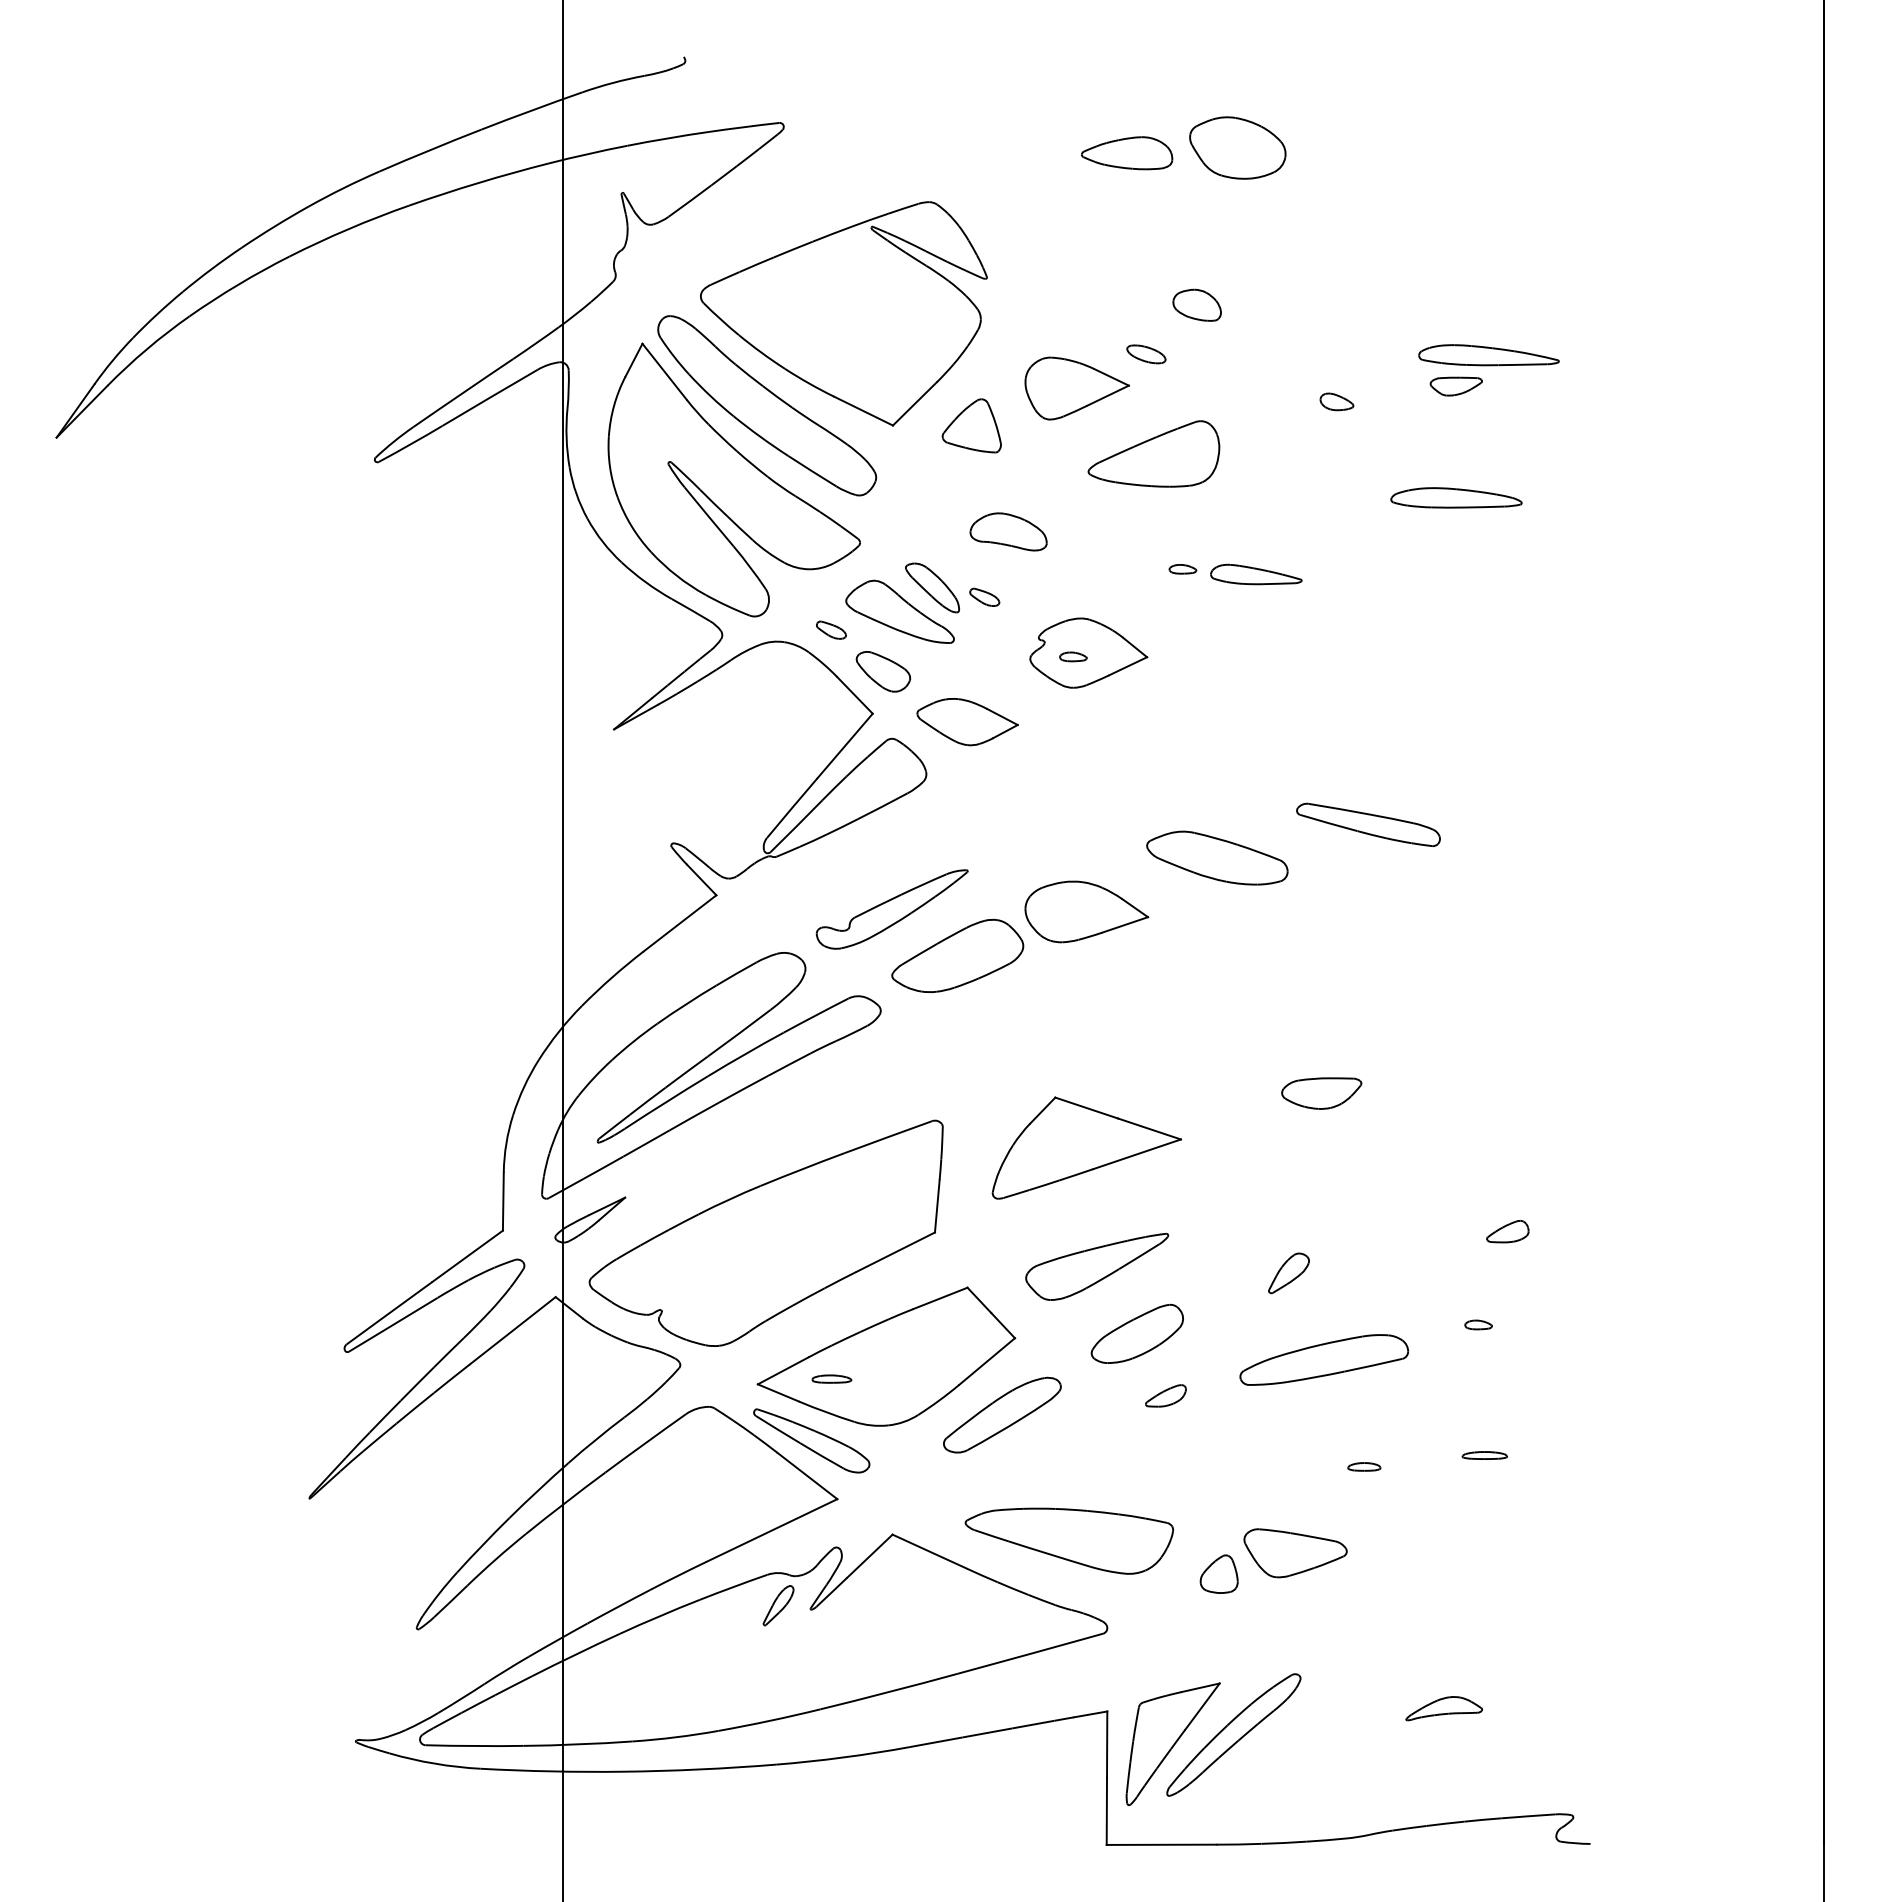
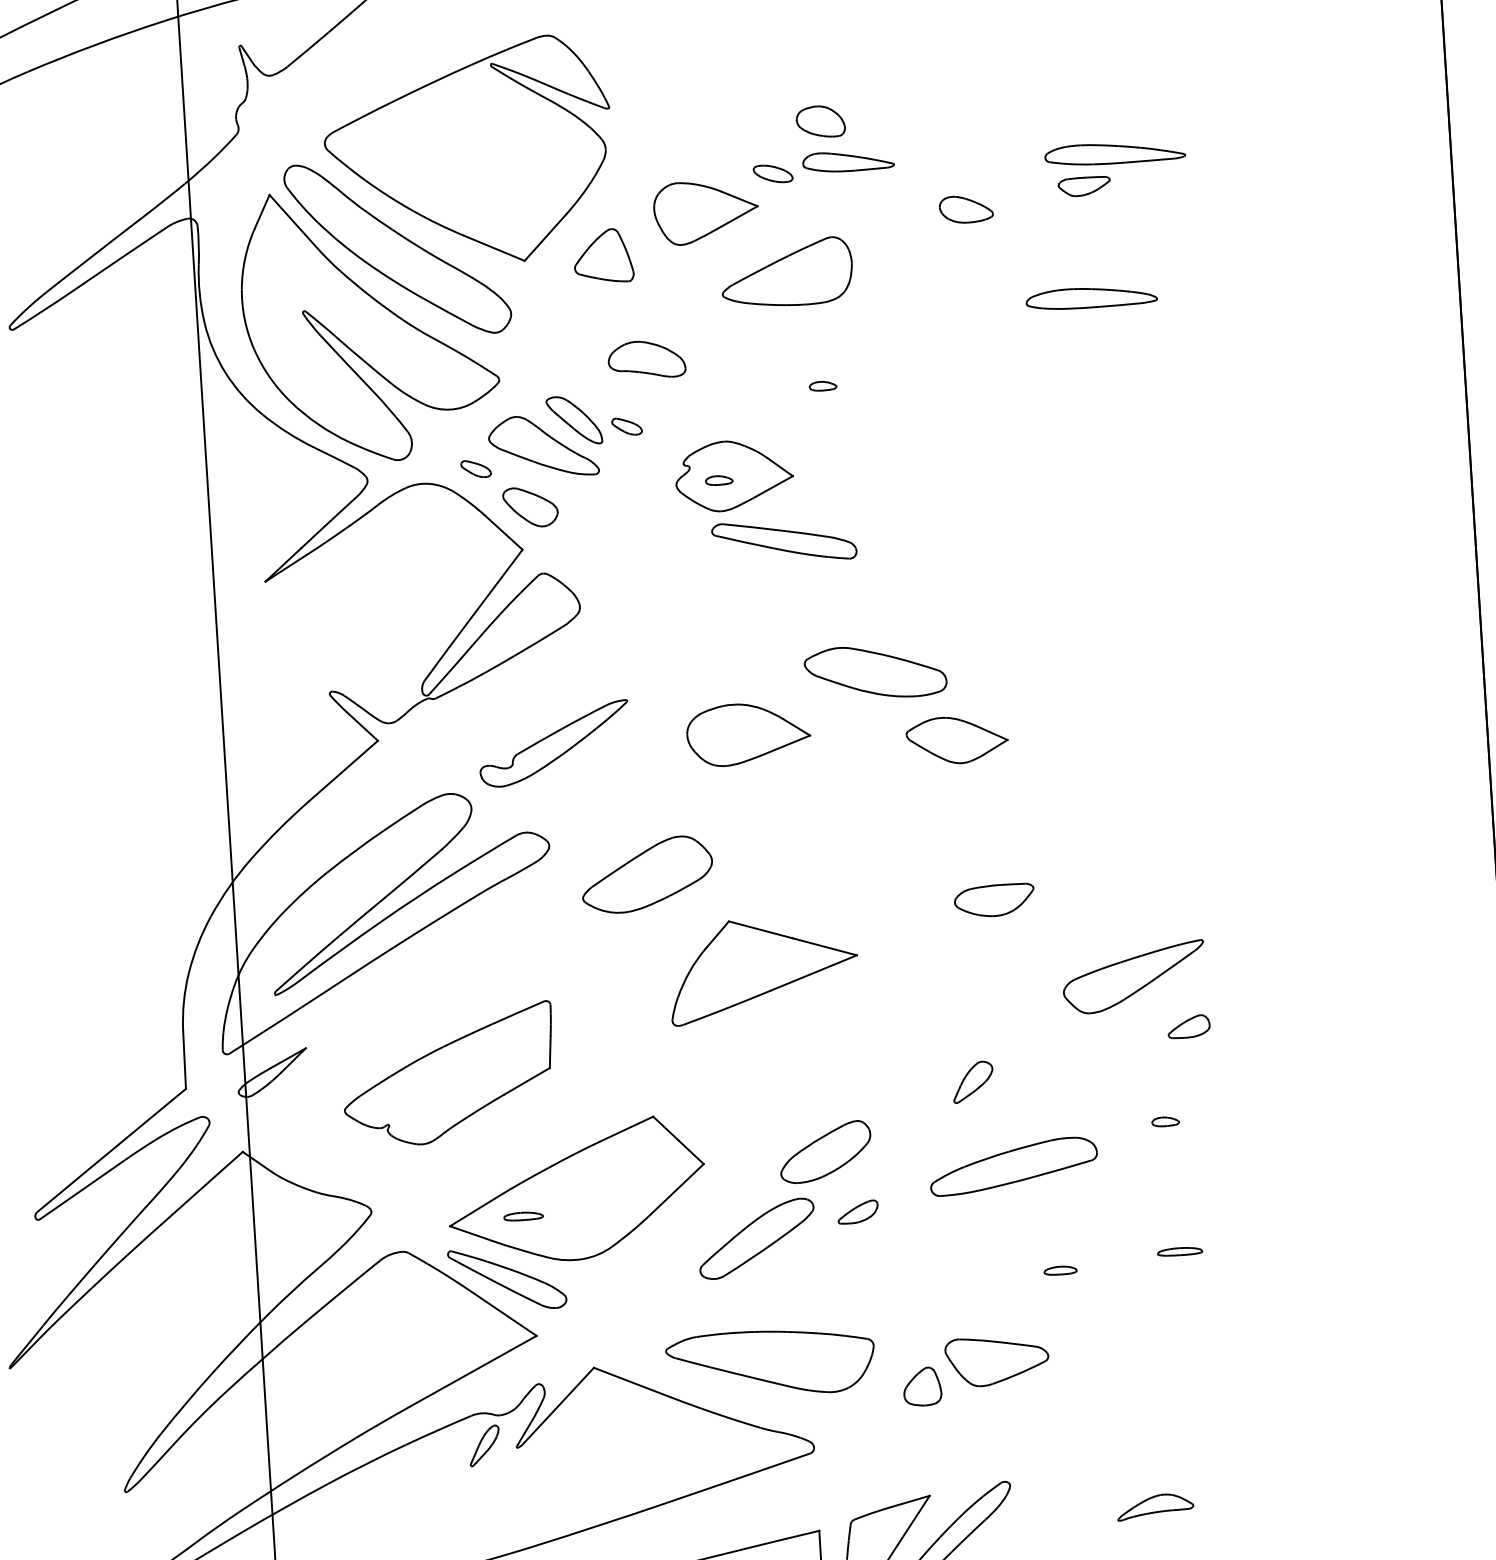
part: (1336, 401) -> (965, 209), size x1.6
part: (1256, 574) -> (848, 161), moved
part: (967, 722) -> (957, 740), moved
part: (1368, 824) -> (784, 541), moved
part: (957, 955) -> (646, 874), moved
part: (765, 1232) -> (448, 1074), size x0.6
part: (1097, 1266) -> (1134, 976), moved
part: (1002, 1414) -> (757, 1238), moved

